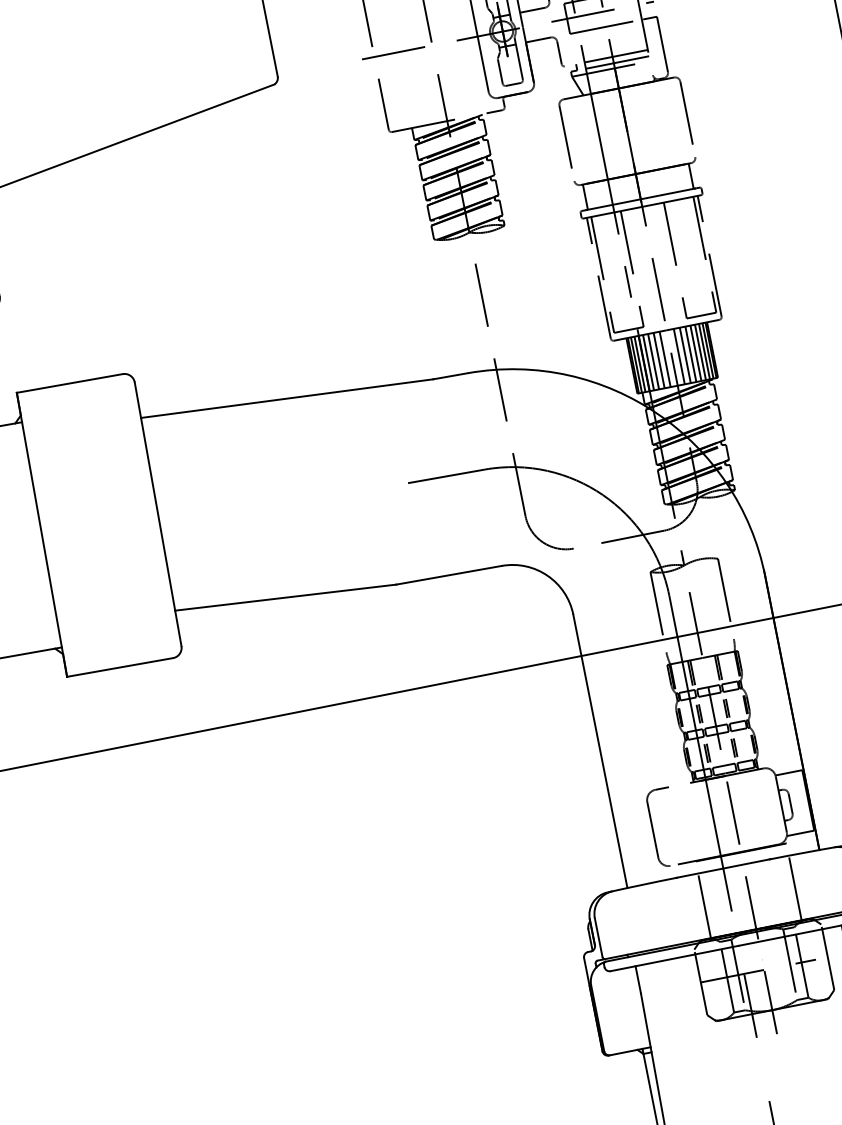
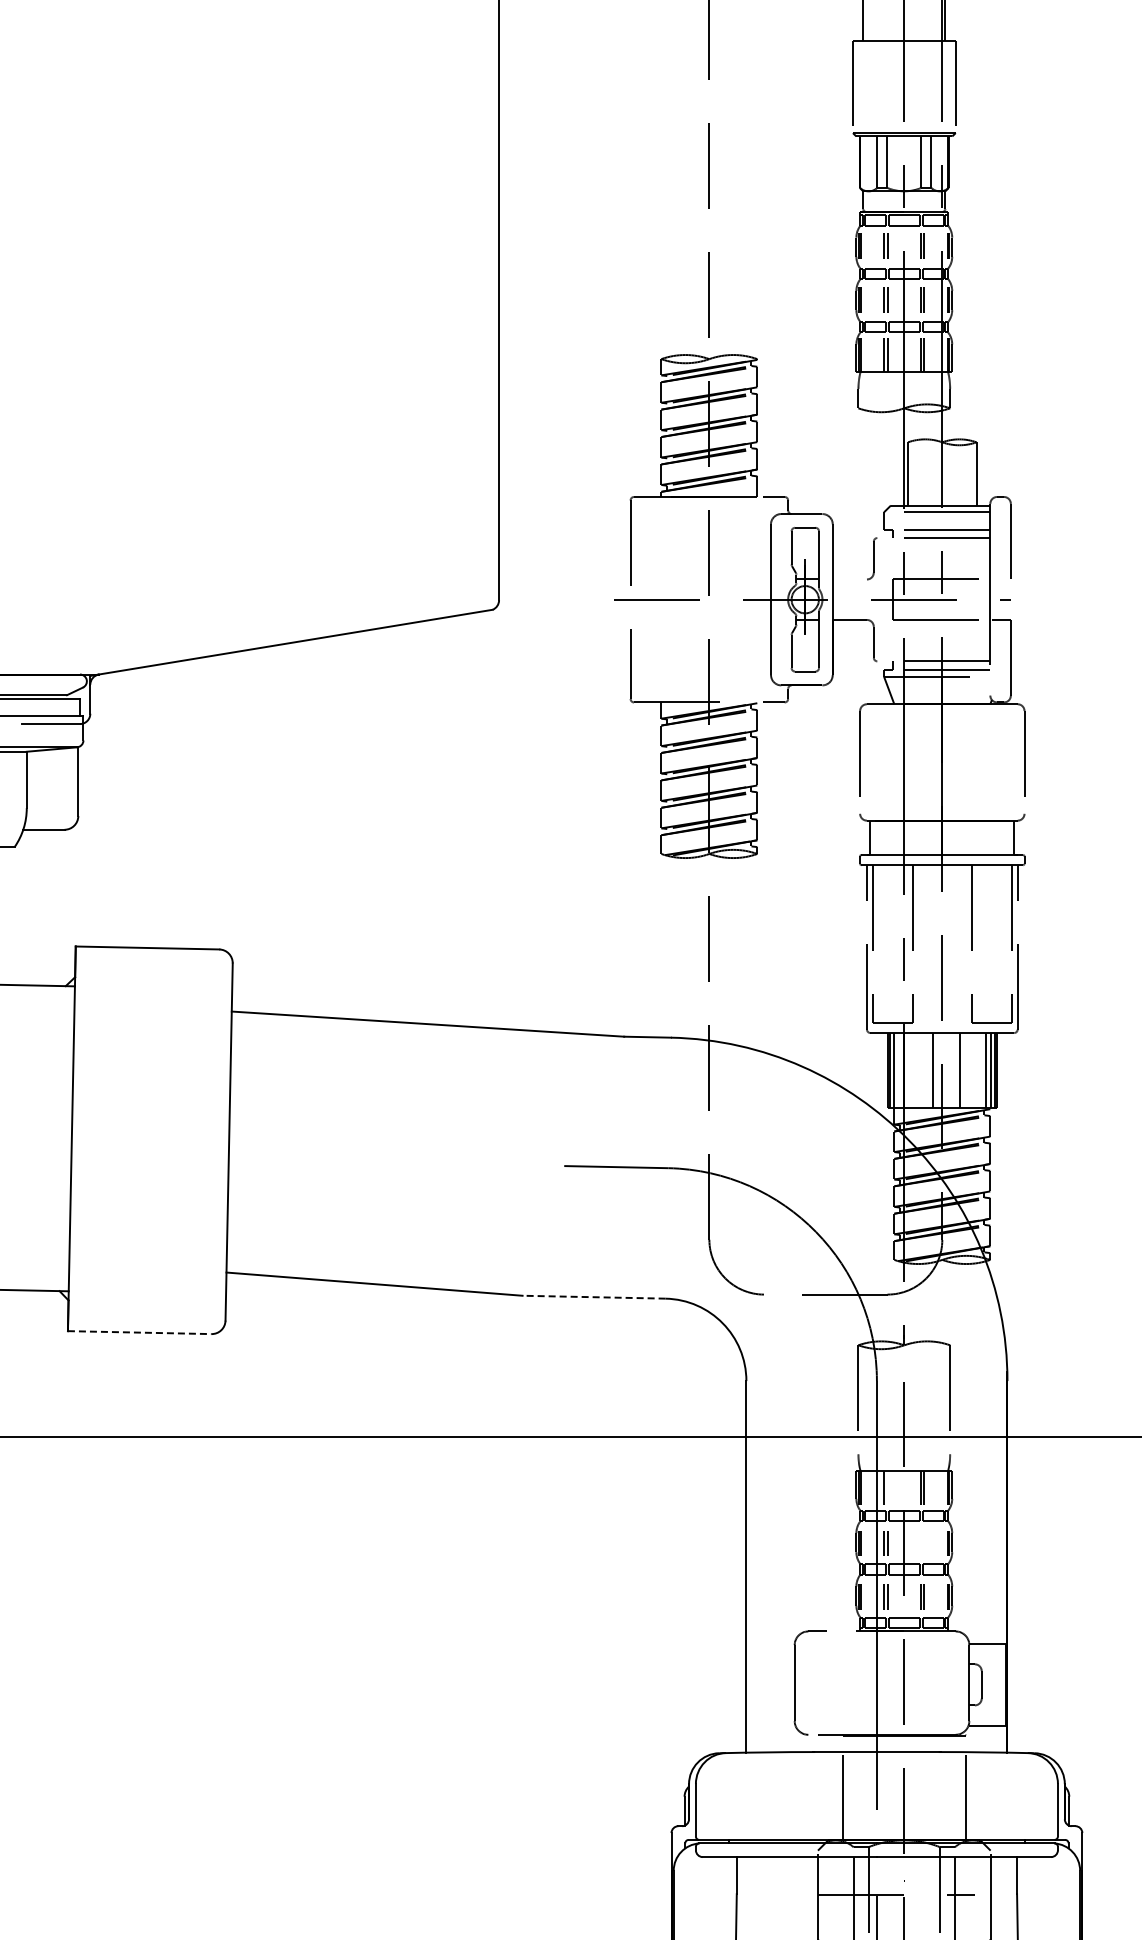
line: (532, 10) -> (849, 579), removed
line: (700, 352) -> (980, 1070), removed
line: (695, 353) -> (974, 1070), removed
line: (690, 354) -> (967, 1070), removed
line: (678, 356) -> (951, 1070), removed
line: (659, 360) -> (924, 1070), removed
line: (653, 361) -> (916, 1070), removed
line: (648, 362) -> (910, 1070), removed
line: (639, 364) -> (898, 1070), removed
line: (449, 575) -> (594, 1297), solid -> dashed
line: (119, 667) -> (139, 1332), solid -> dashed
line: (692, 672) -> (887, 1487), removed
line: (725, 708) -> (921, 1543), removed

